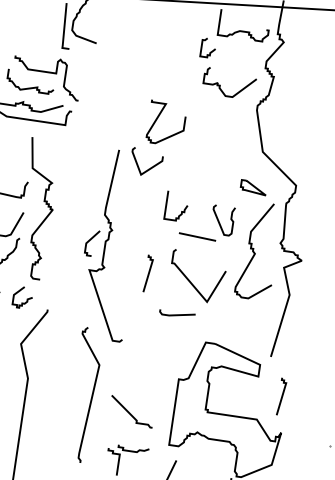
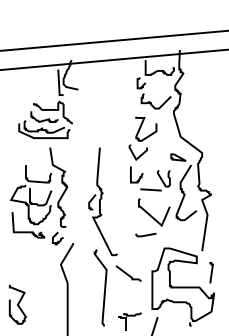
part: (157, 139) -> (142, 138), moved
curve: (148, 273) -> (126, 214), removed
curve: (129, 411) -> (127, 273), moved

